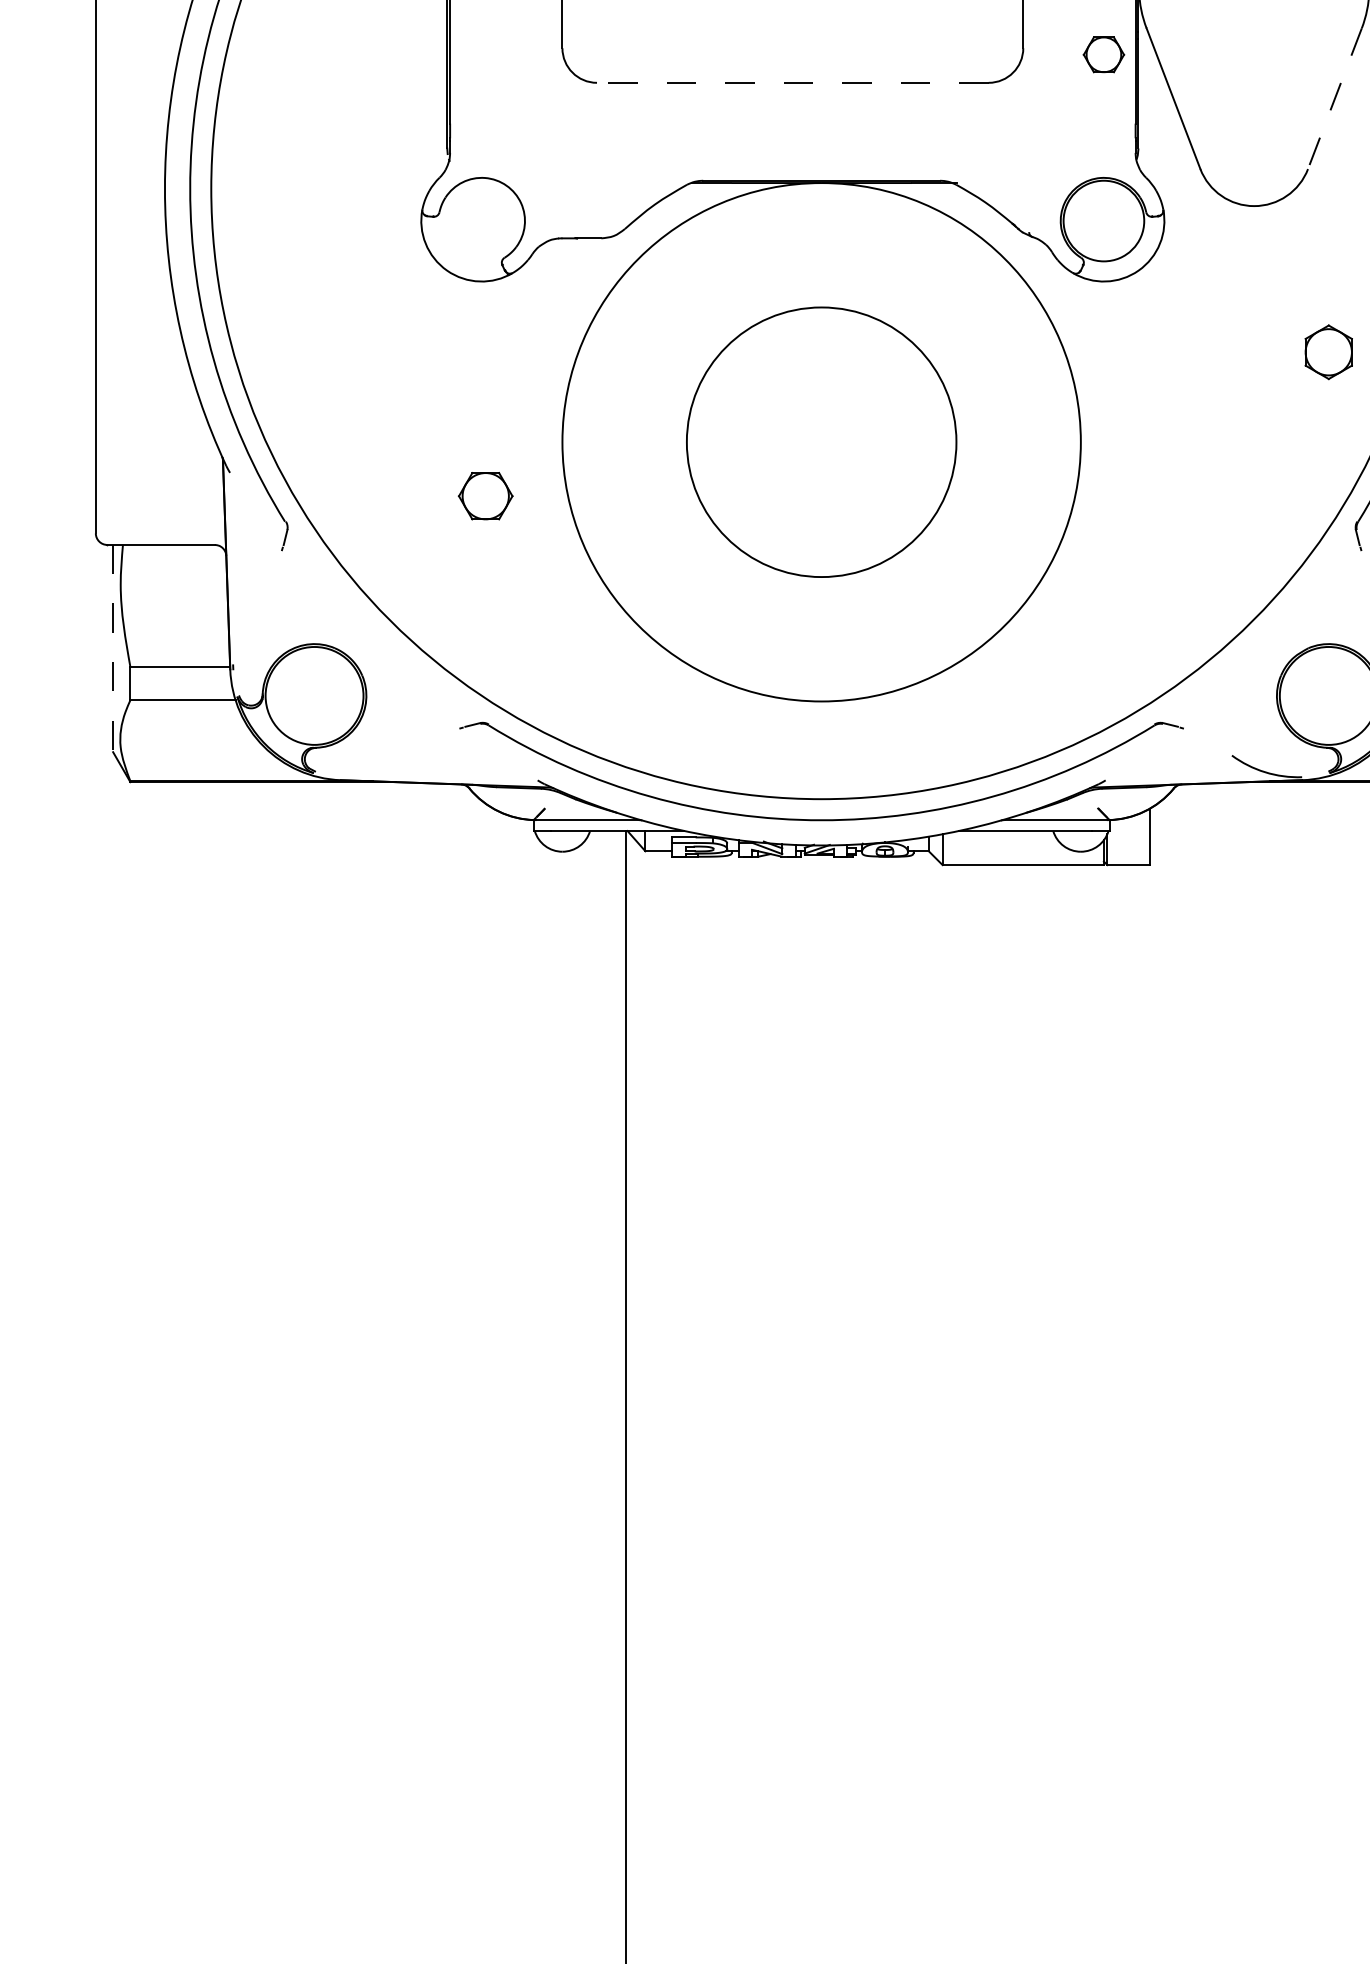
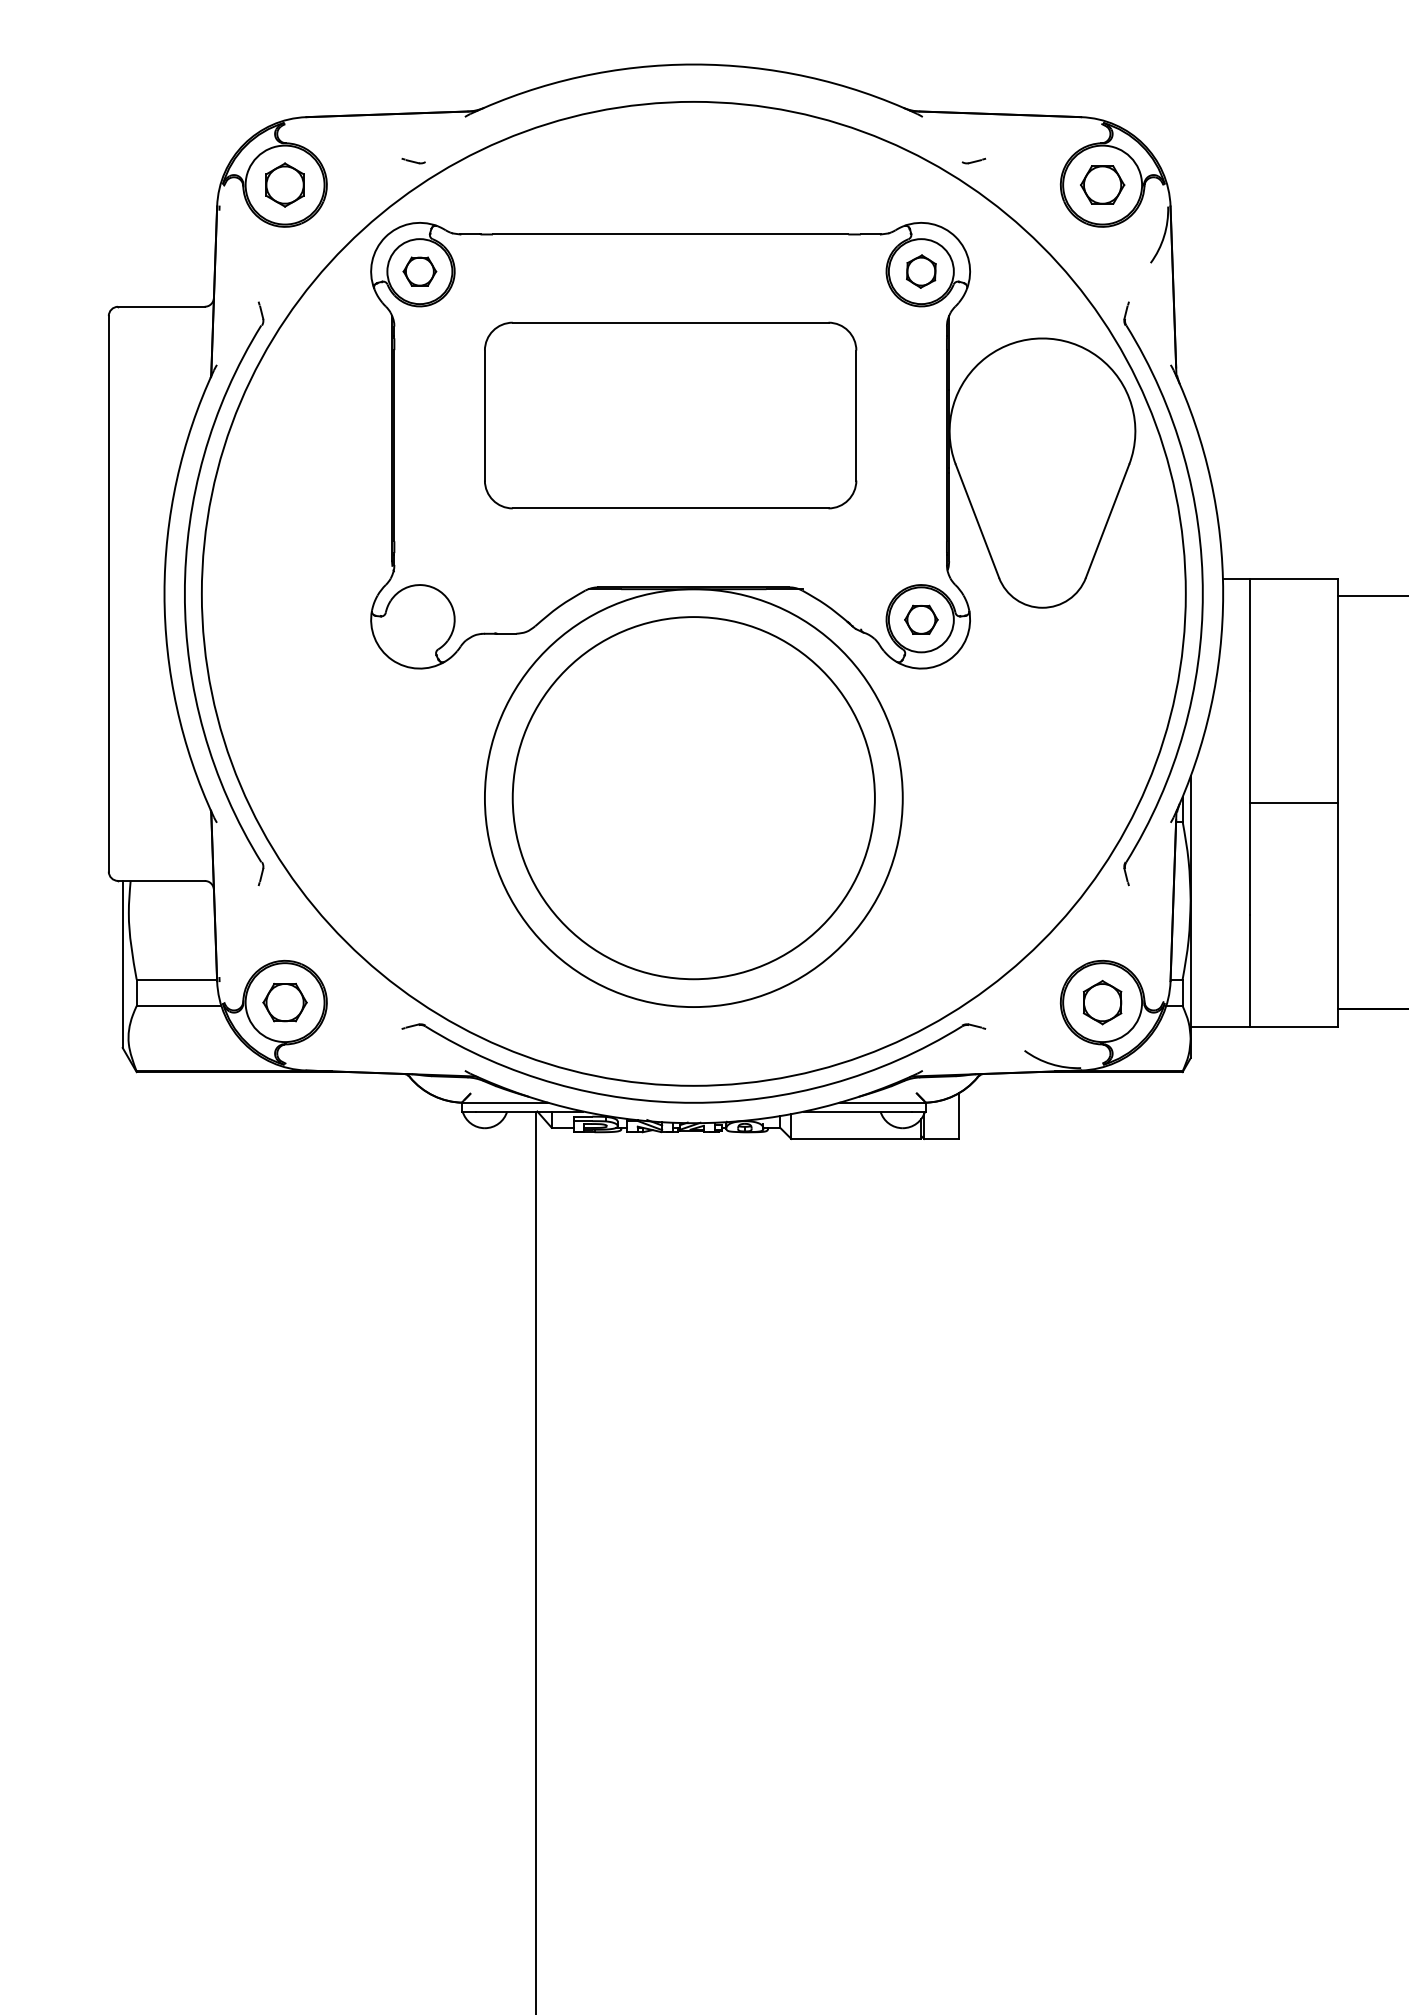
part: (1104, 54) -> (921, 619), moved
line: (792, 82) -> (670, 508), dashed -> solid
line: (1334, 99) -> (1107, 521), dashed -> solid
part: (1328, 352) -> (1102, 1002), moved
circle: (821, 442) -> (693, 798), size x1.67
part: (485, 496) -> (284, 1002), moved
line: (112, 648) -> (122, 964), dashed -> solid

